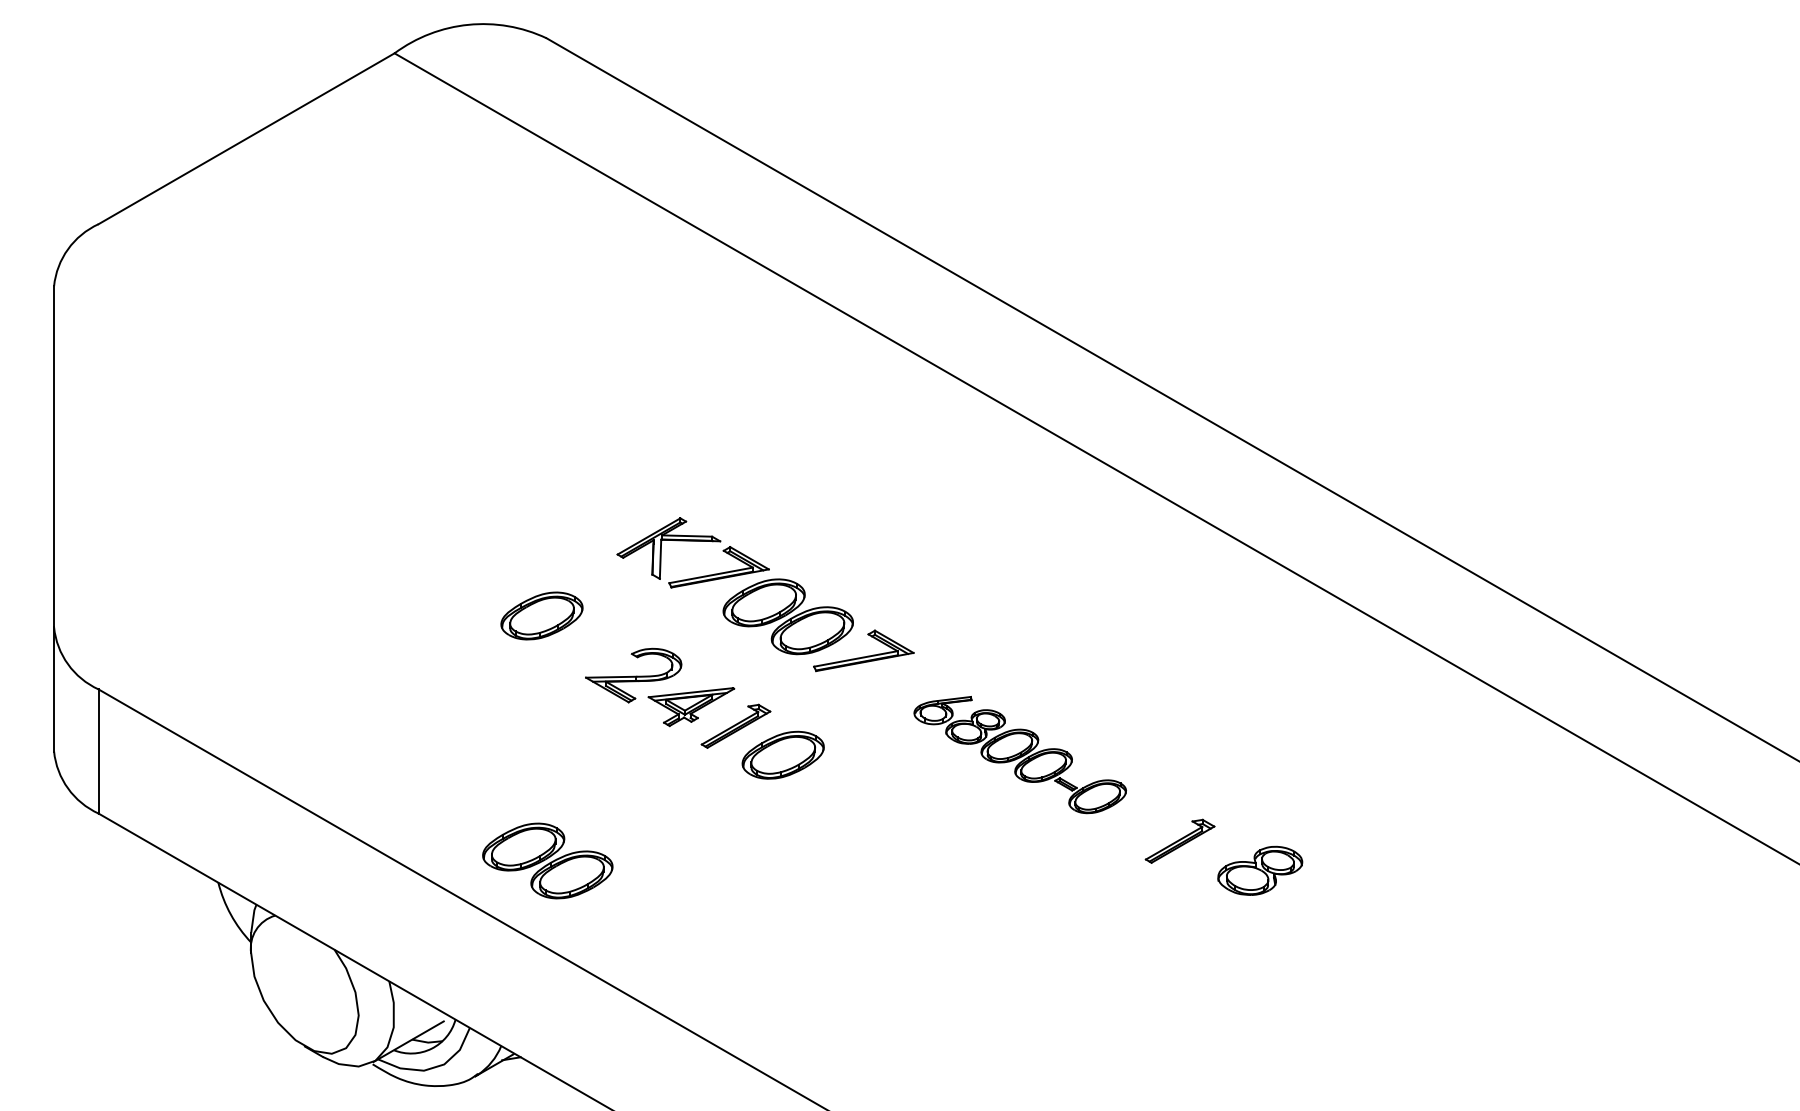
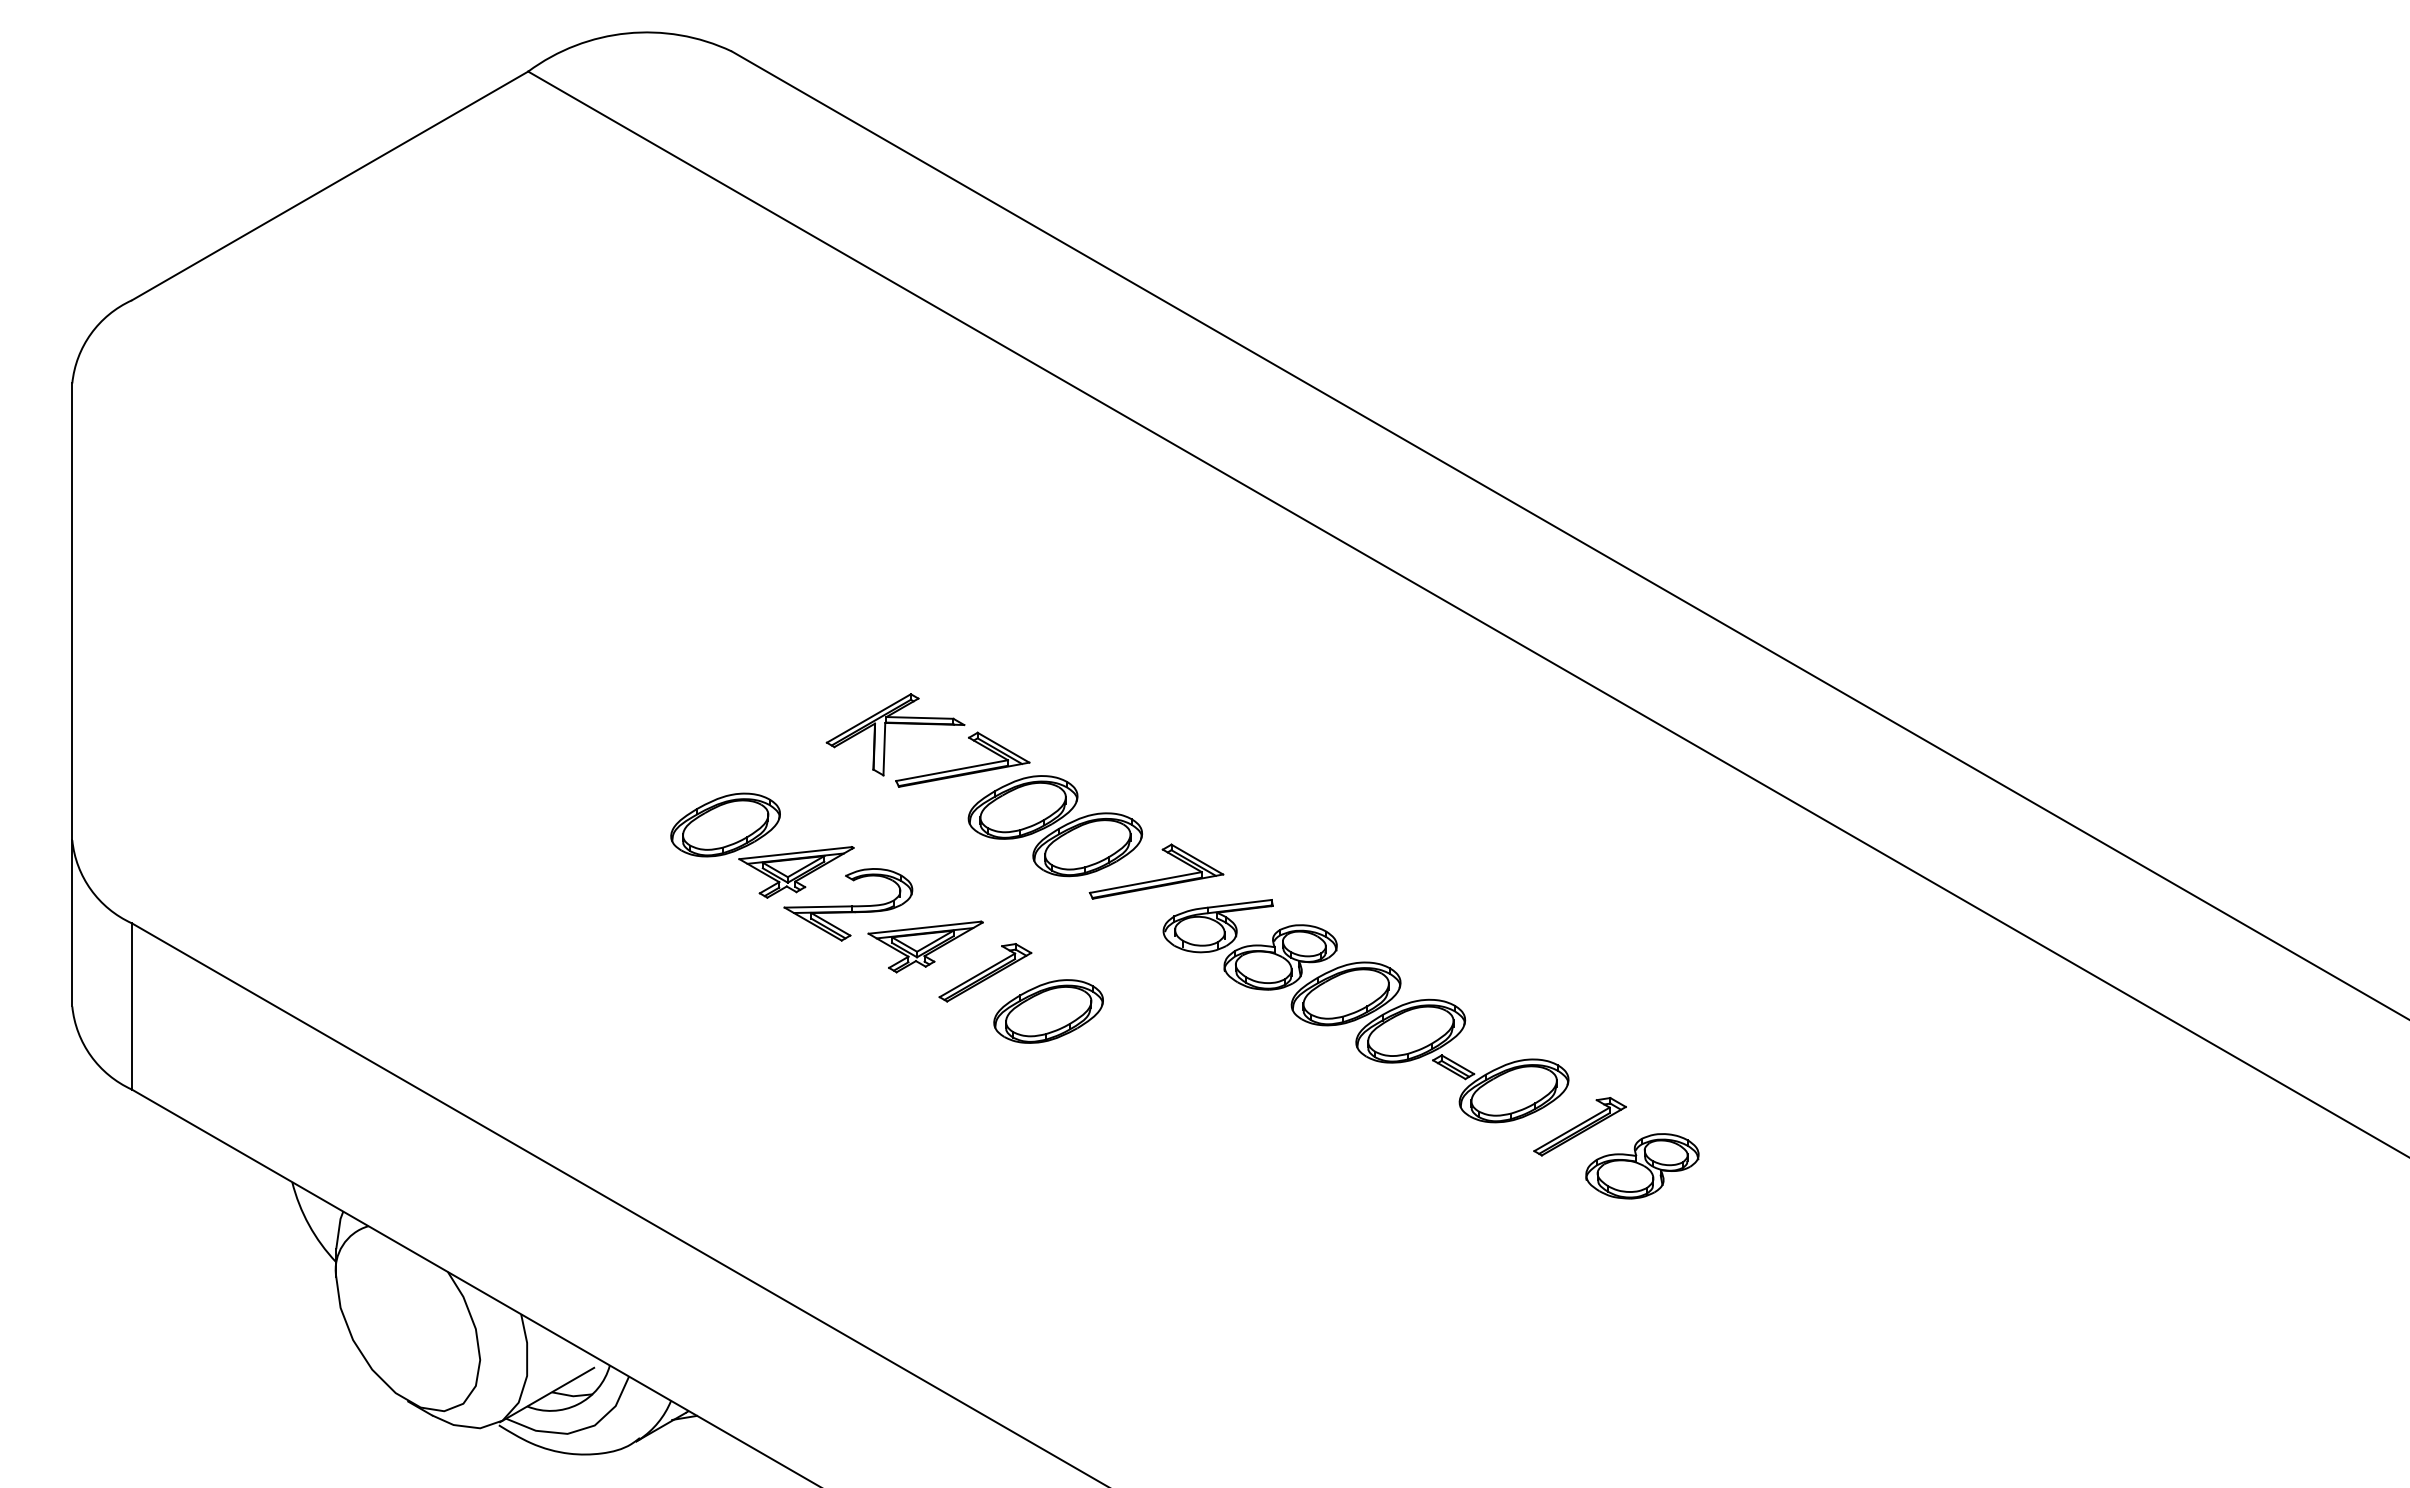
part: (594, 651) -> (796, 872), added
part: (1019, 755) -> (1365, 1011), size x1.43
part: (547, 861) -> (732, 1153), removed
part: (1260, 871) -> (1642, 1166), moved

